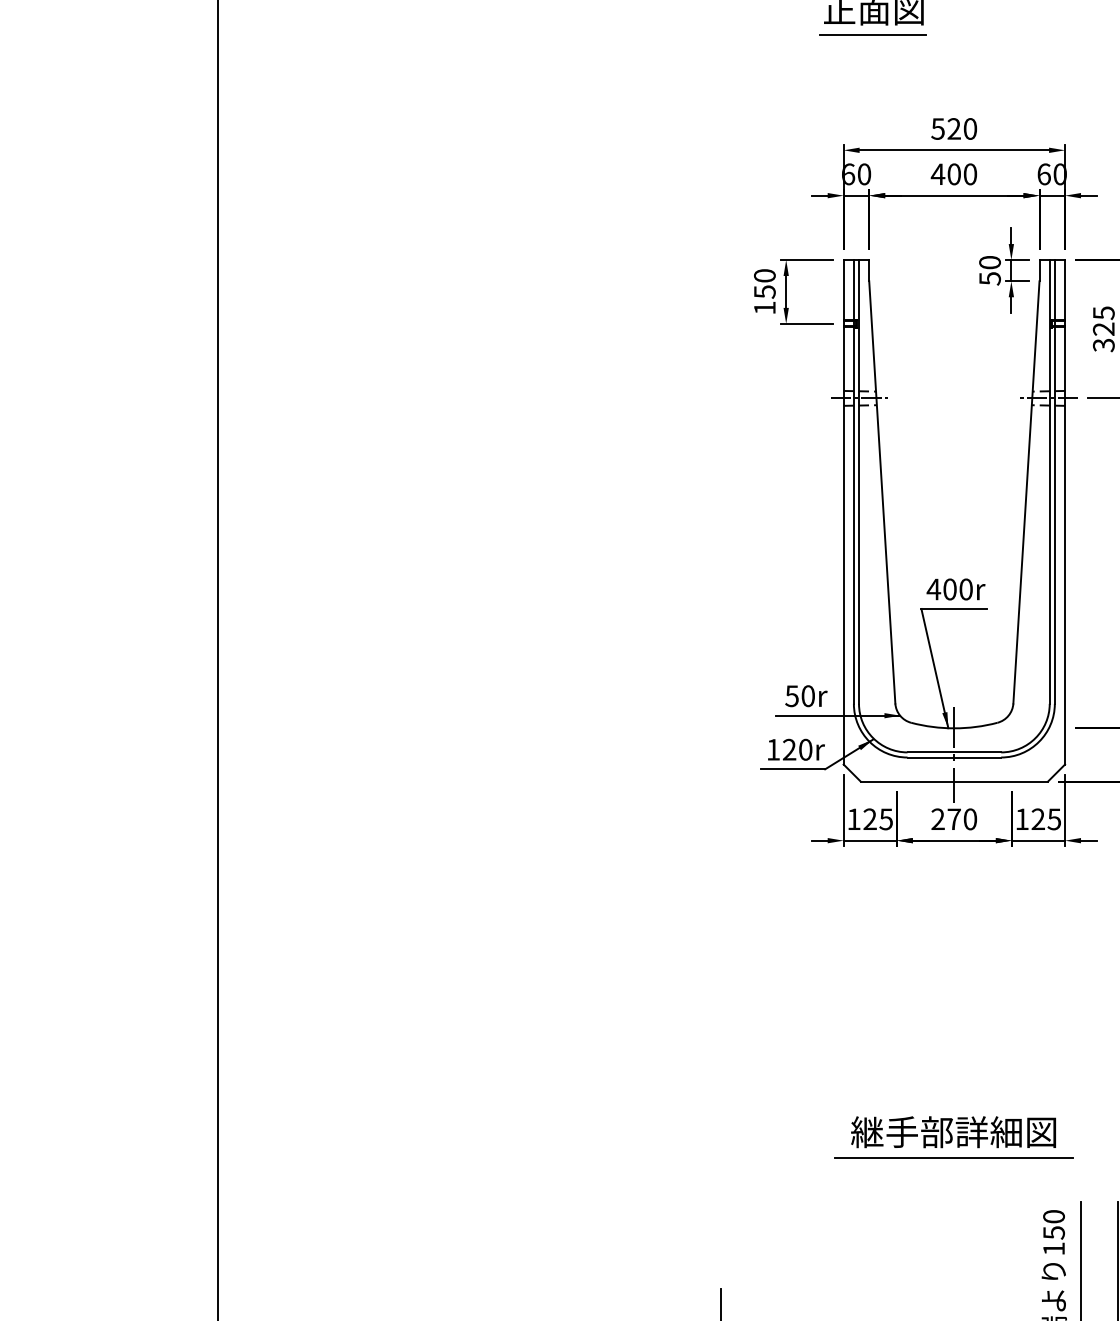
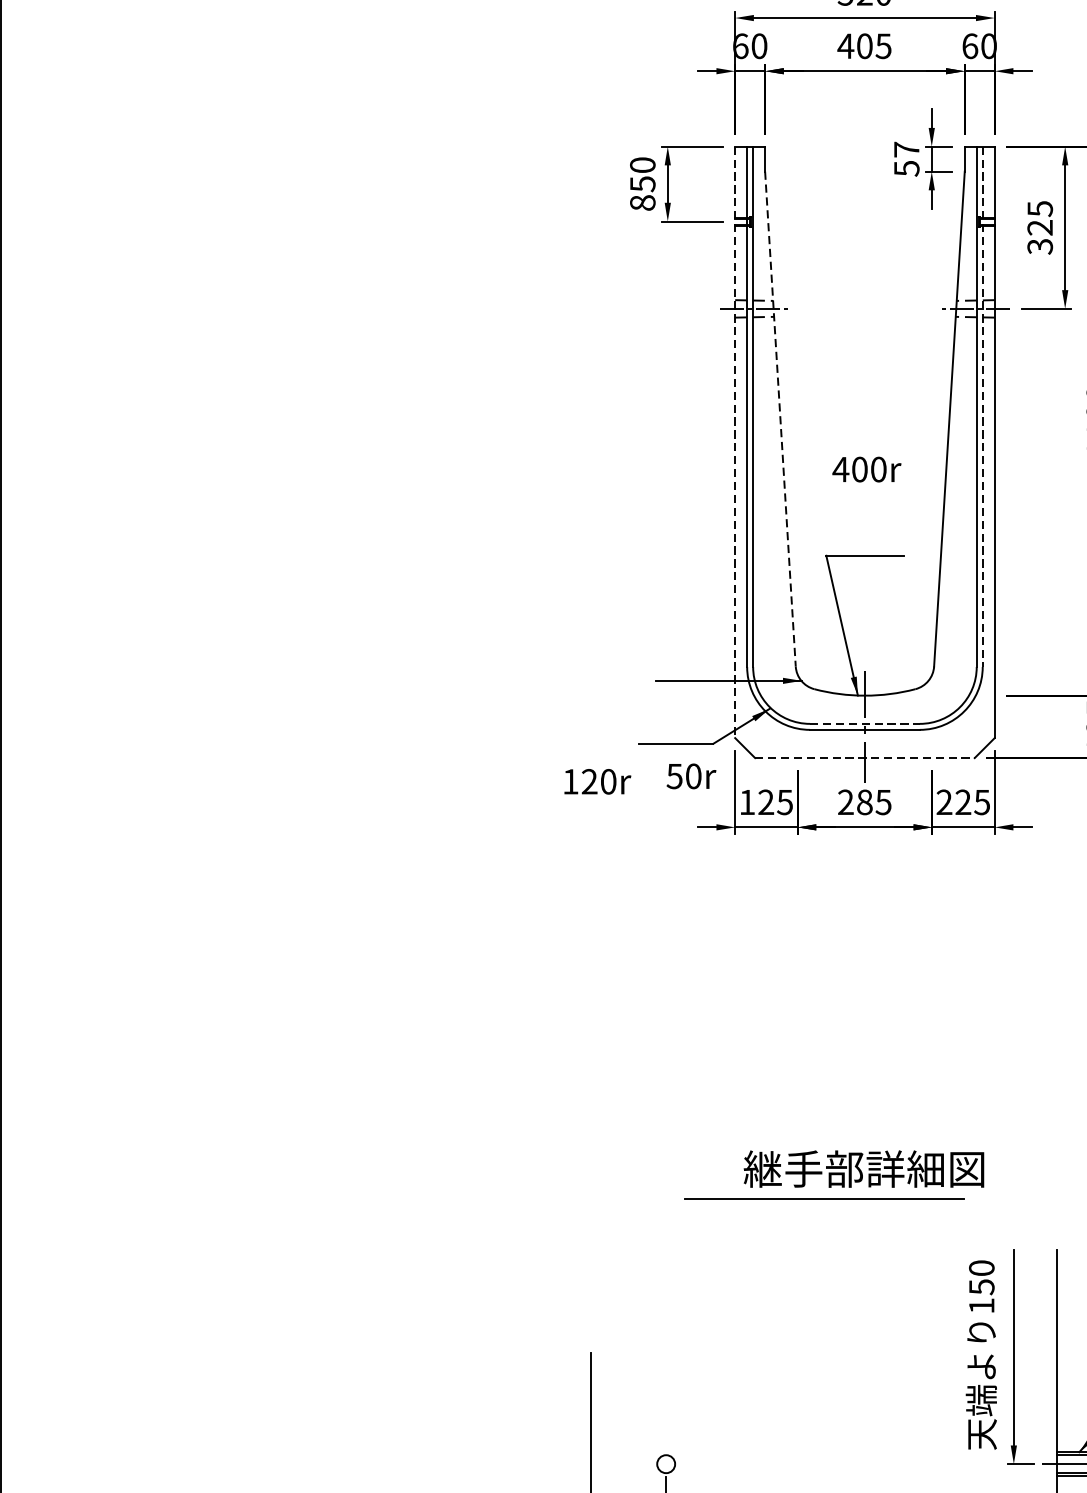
text: (970, 174) -> (883, 46), 400 -> 405
text: (989, 262) -> (906, 149), 50 -> 57
text: (764, 307) -> (642, 202), 150 -> 850
line: (1054, 481) -> (982, 406), solid -> dashed
line: (882, 492) -> (780, 419), solid -> dashed
line: (843, 512) -> (734, 442), solid -> dashed
text: (955, 589) -> (866, 469), moved
text: (806, 696) -> (691, 776), moved
text: (796, 749) -> (597, 781), moved
line: (954, 752) -> (865, 723), solid -> dashed
line: (954, 781) -> (865, 757), solid -> dashed
text: (1021, 818) -> (943, 801), 125 -> 225
text: (962, 819) -> (874, 802), 270 -> 285
line: (953, 1157) -> (824, 1198), moved

